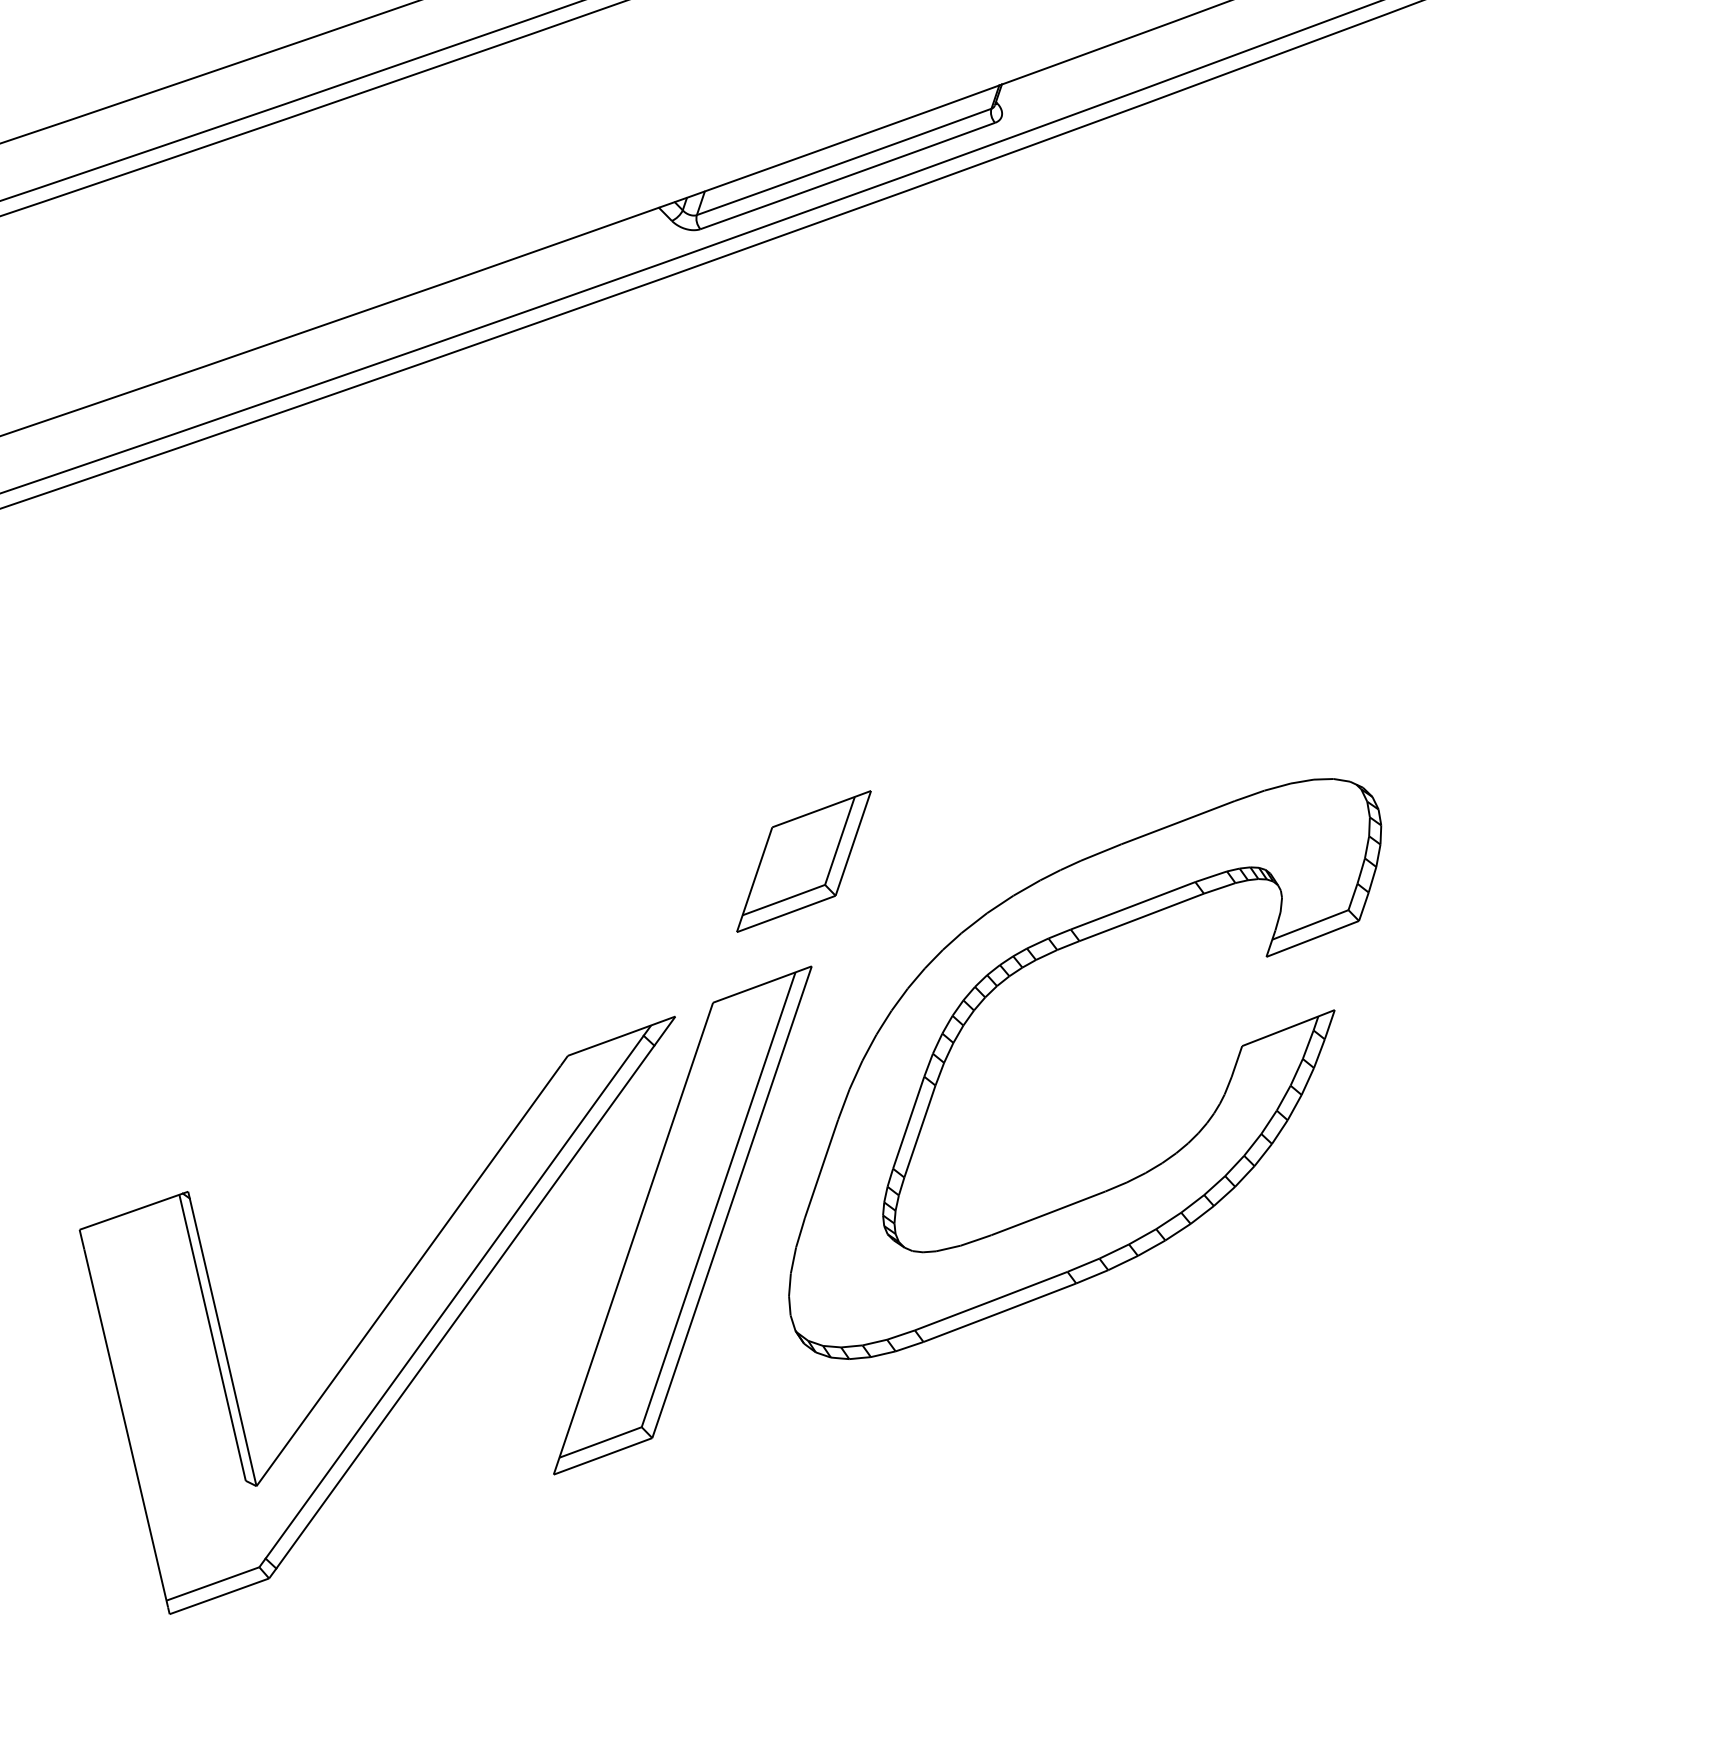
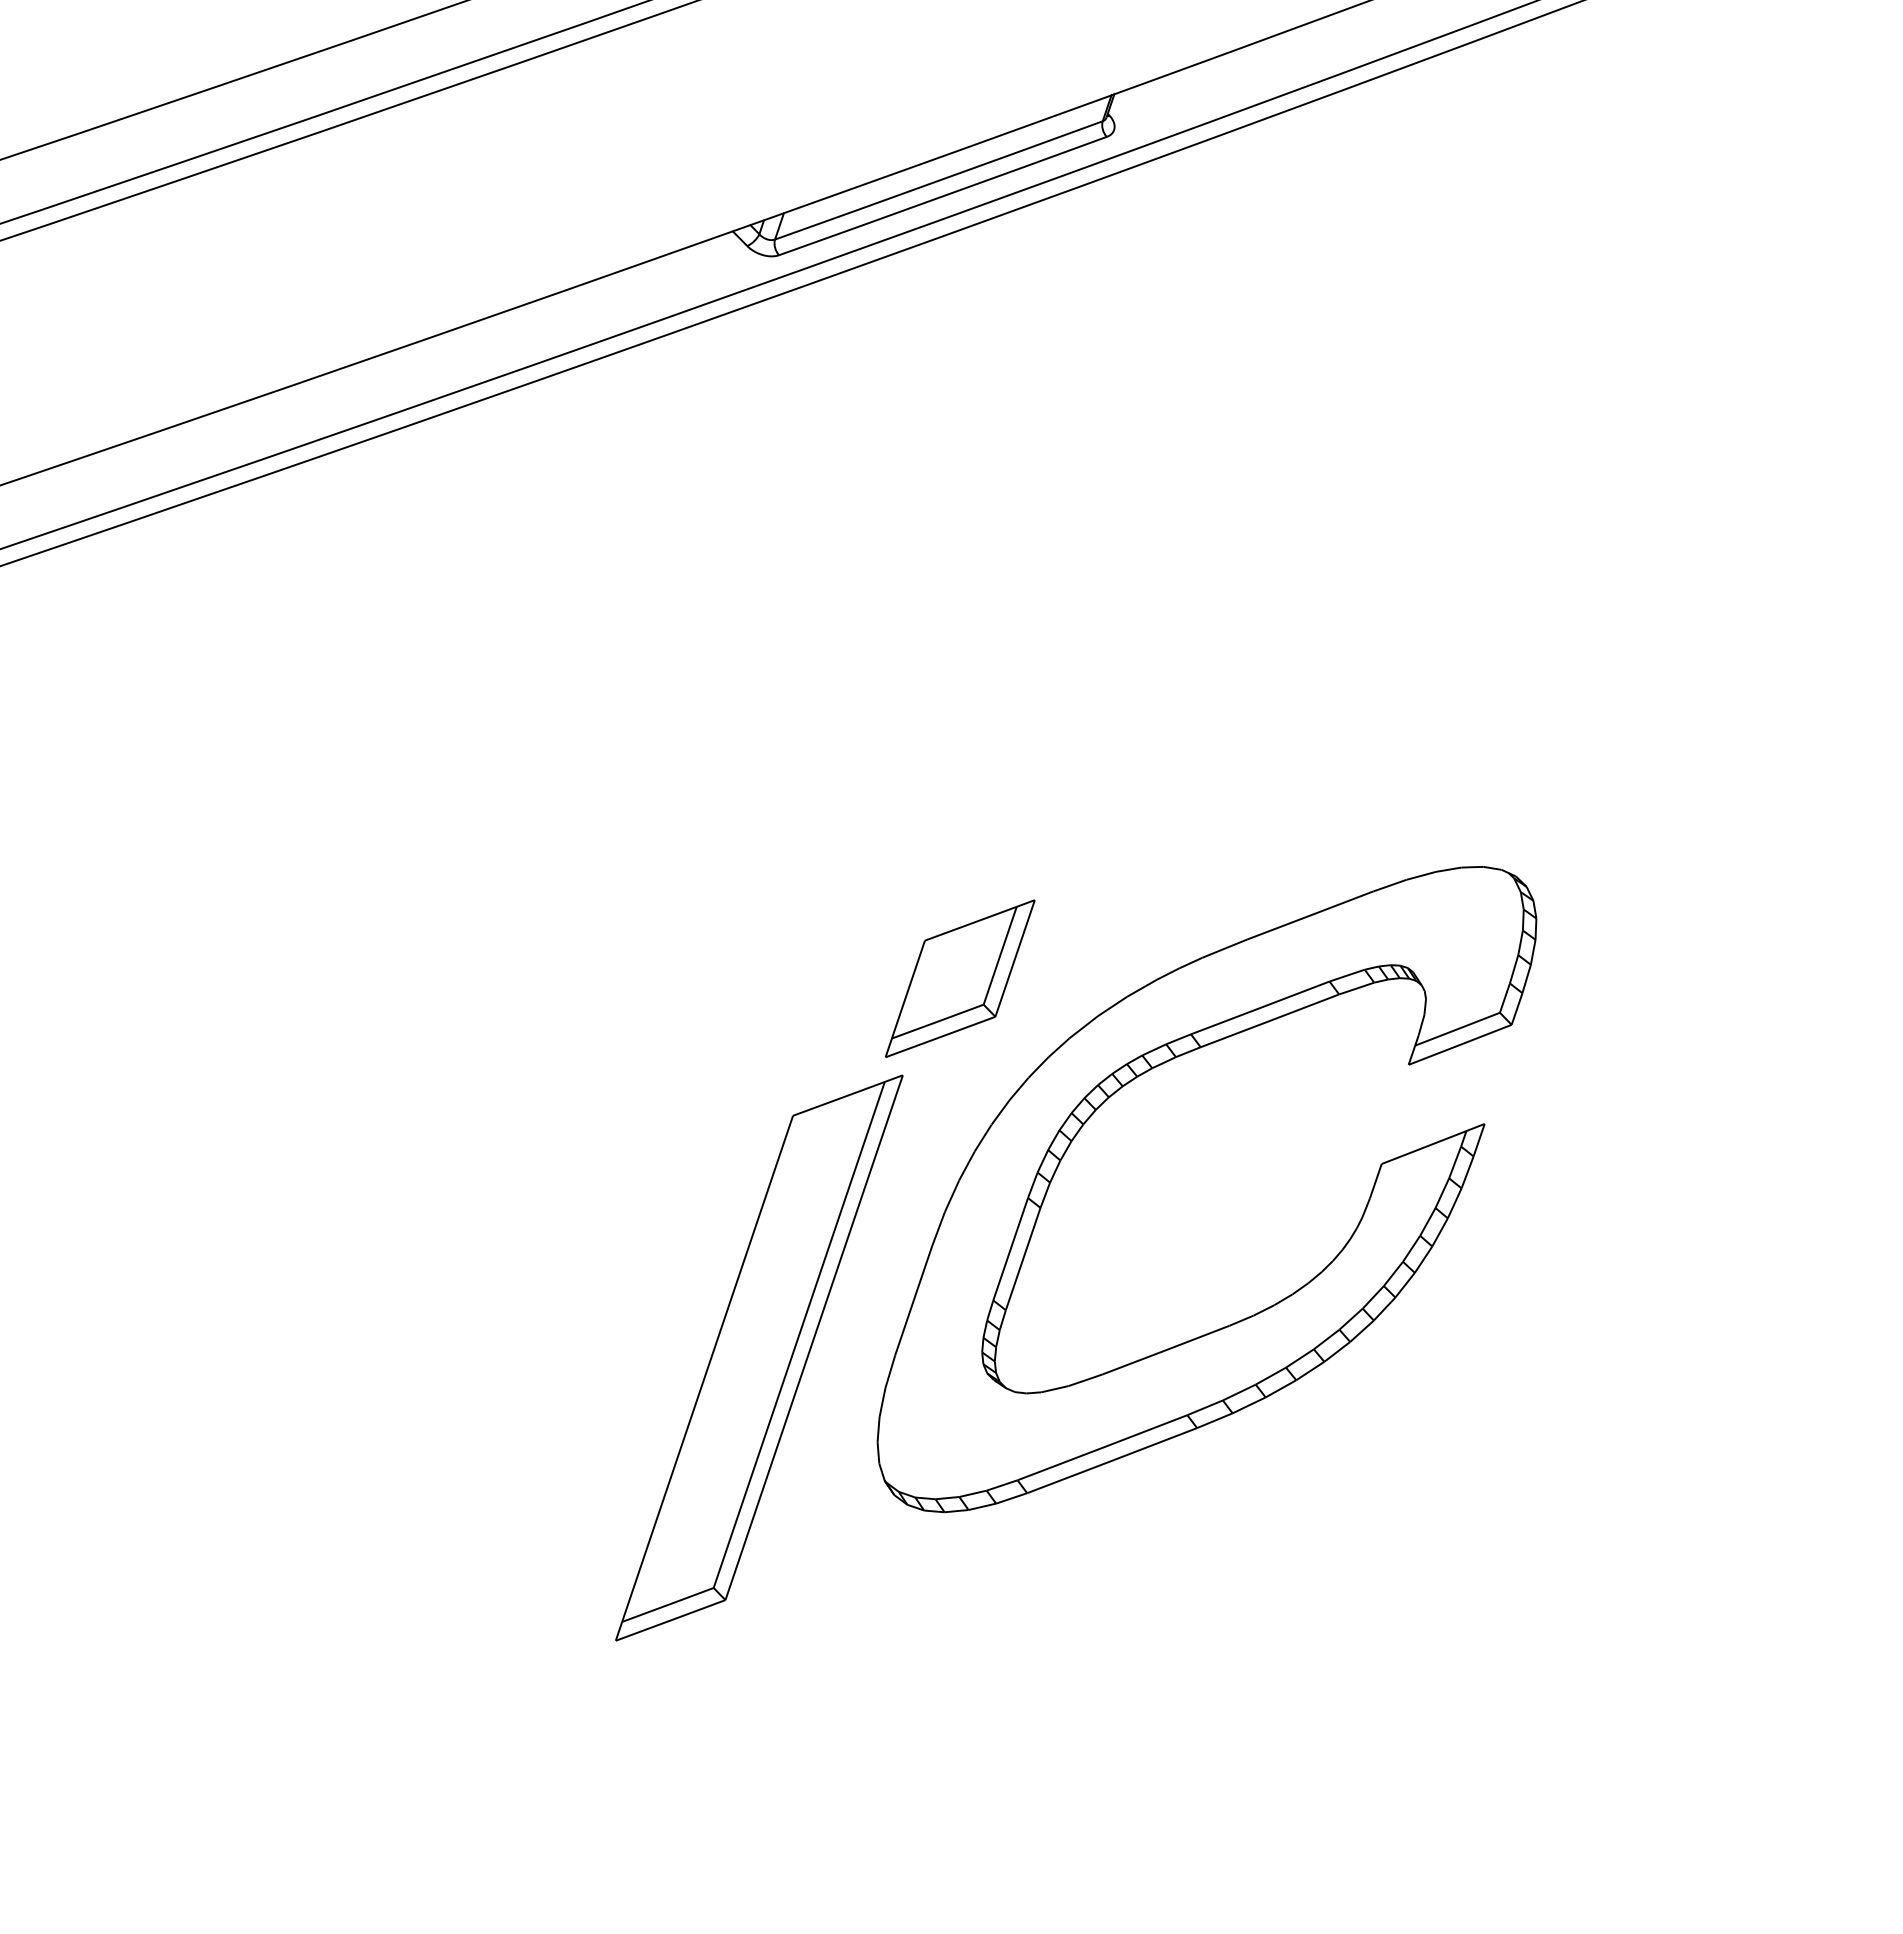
part: (803, 861) -> (959, 978), moved
part: (377, 1315) -> (419, 1463), removed

